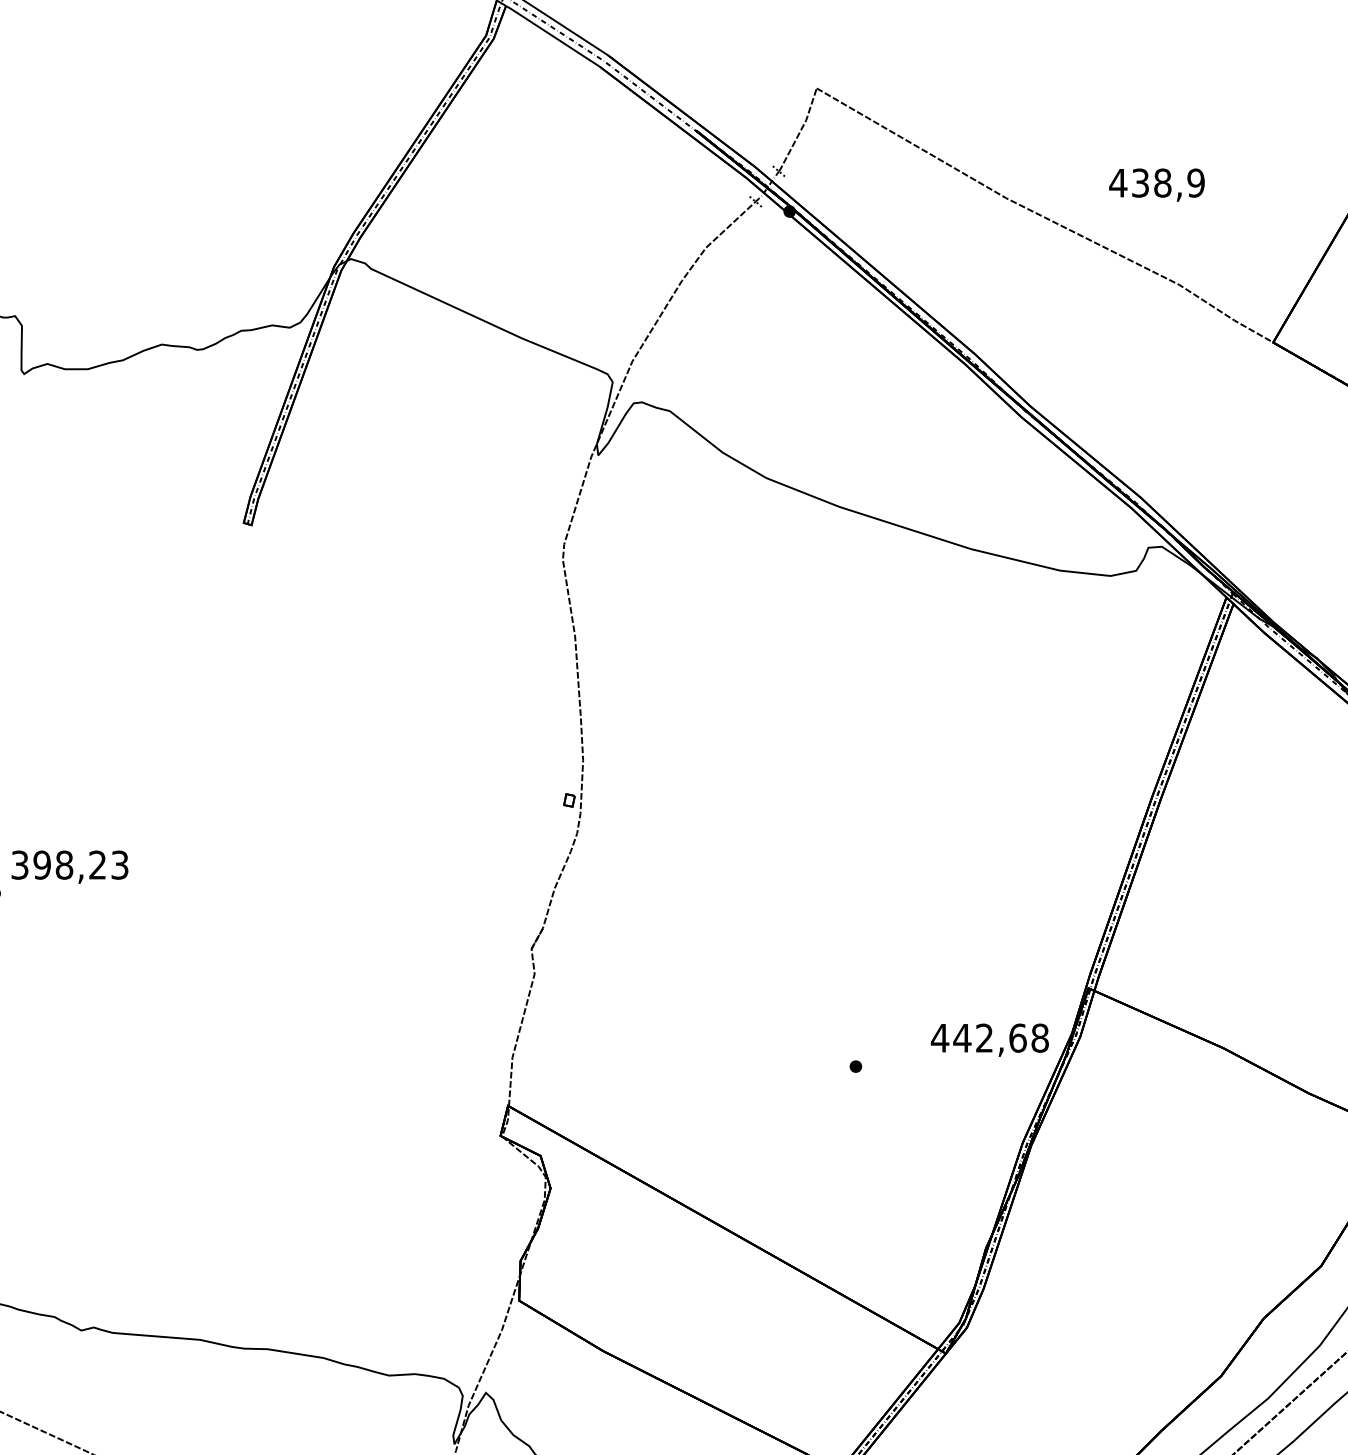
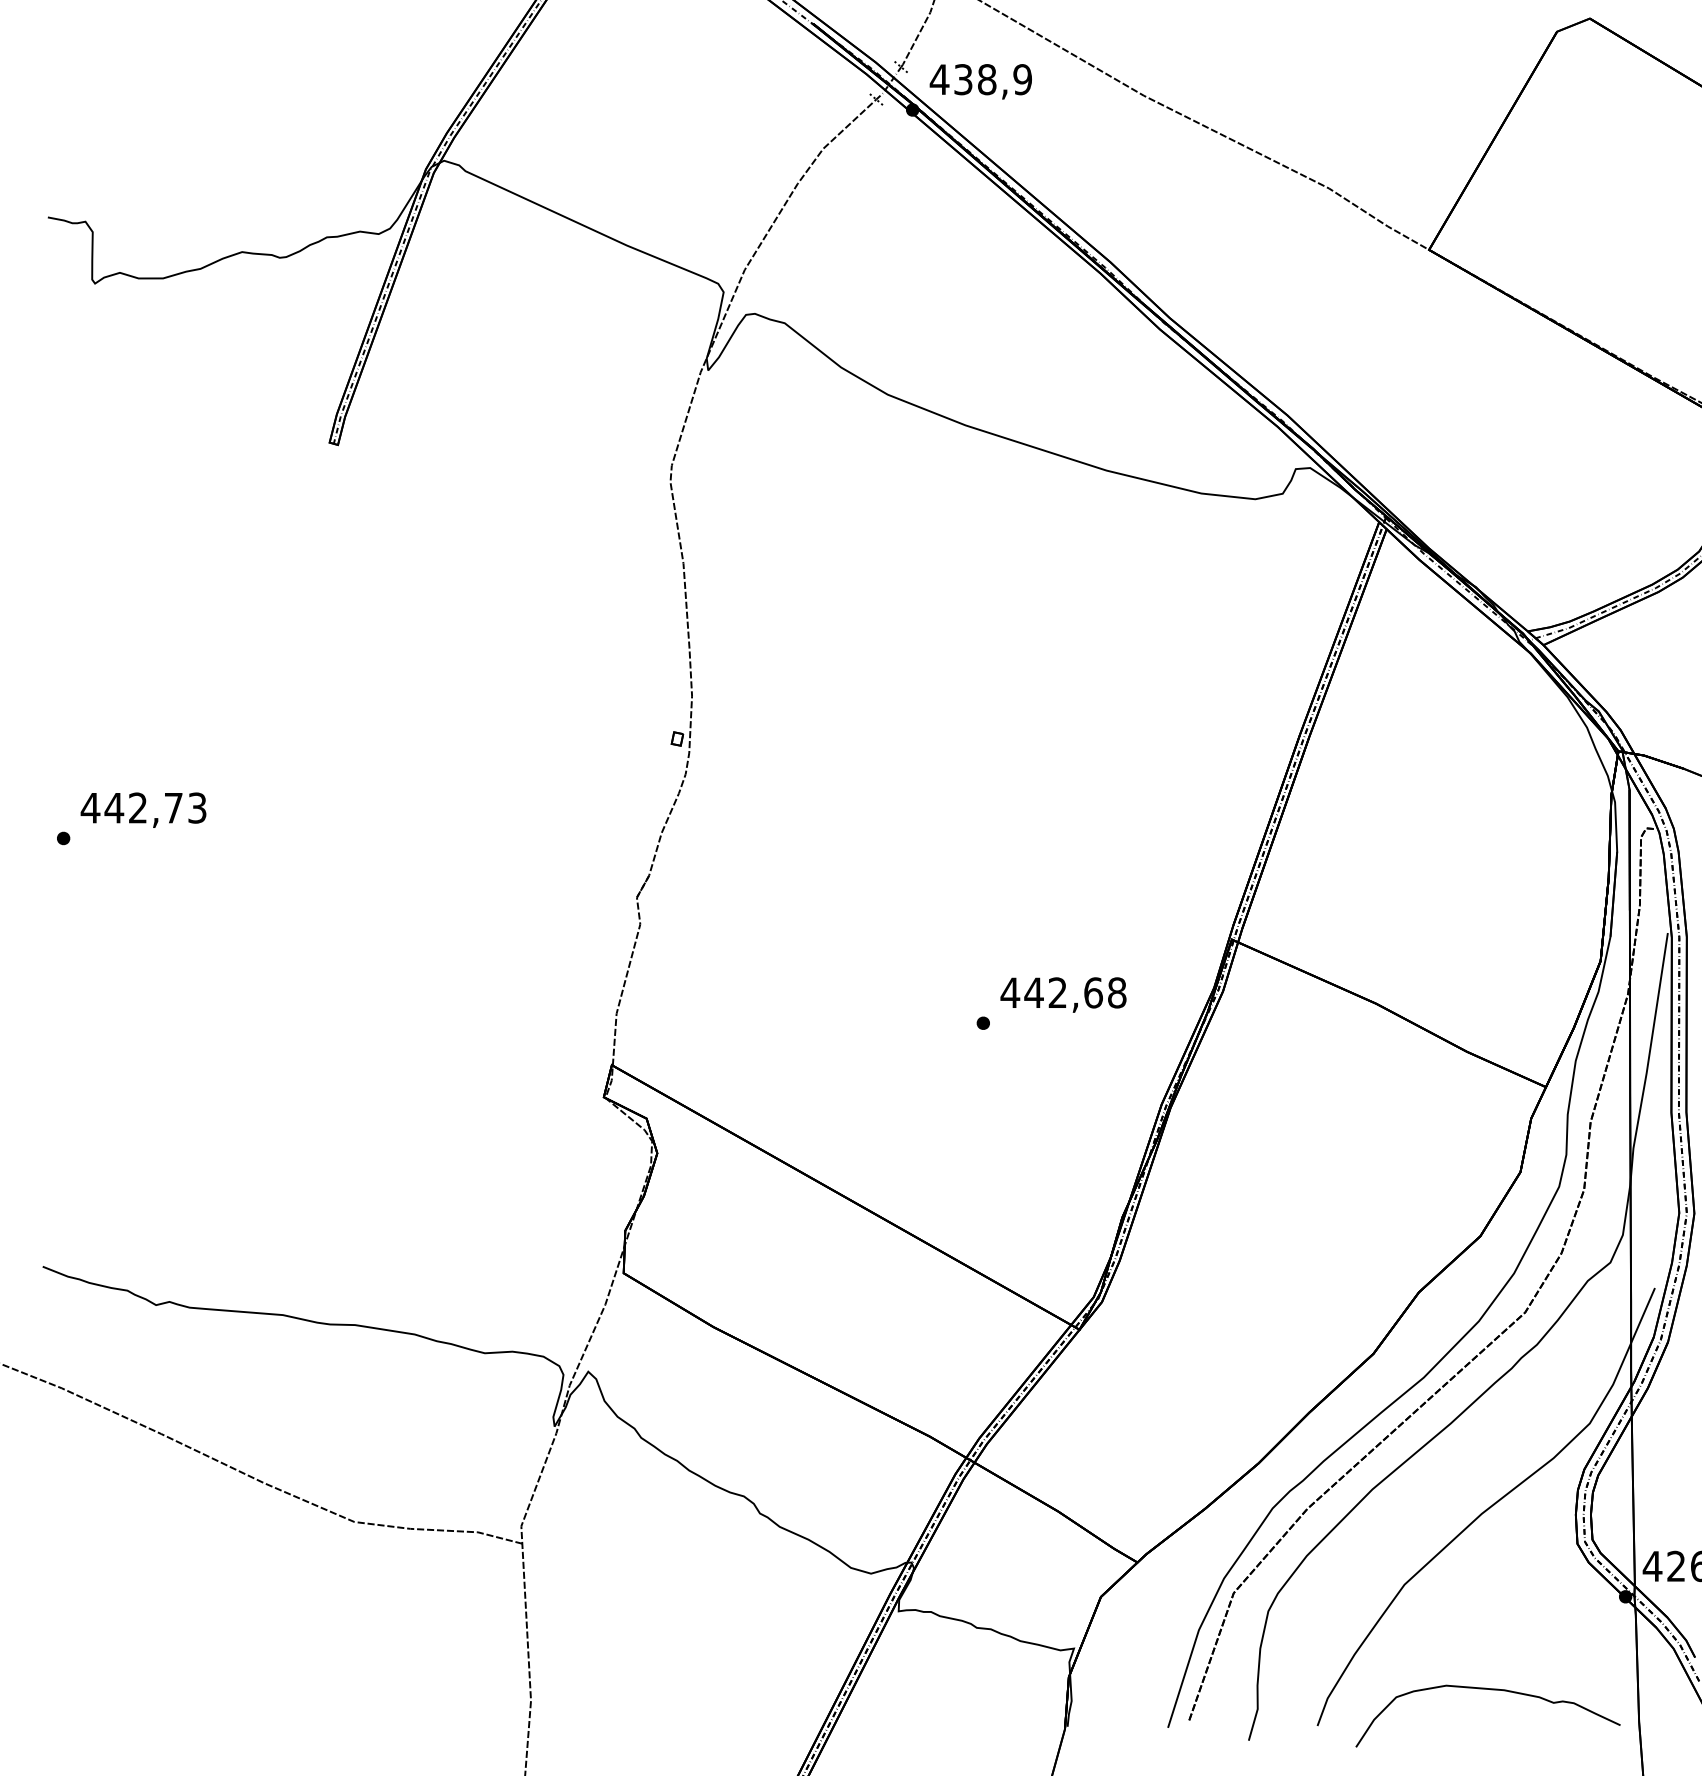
text: (1156, 184) -> (980, 81), moved
text: (58, 864) -> (131, 807), 398,23 -> 442,73
text: (989, 1039) -> (1063, 994), moved

